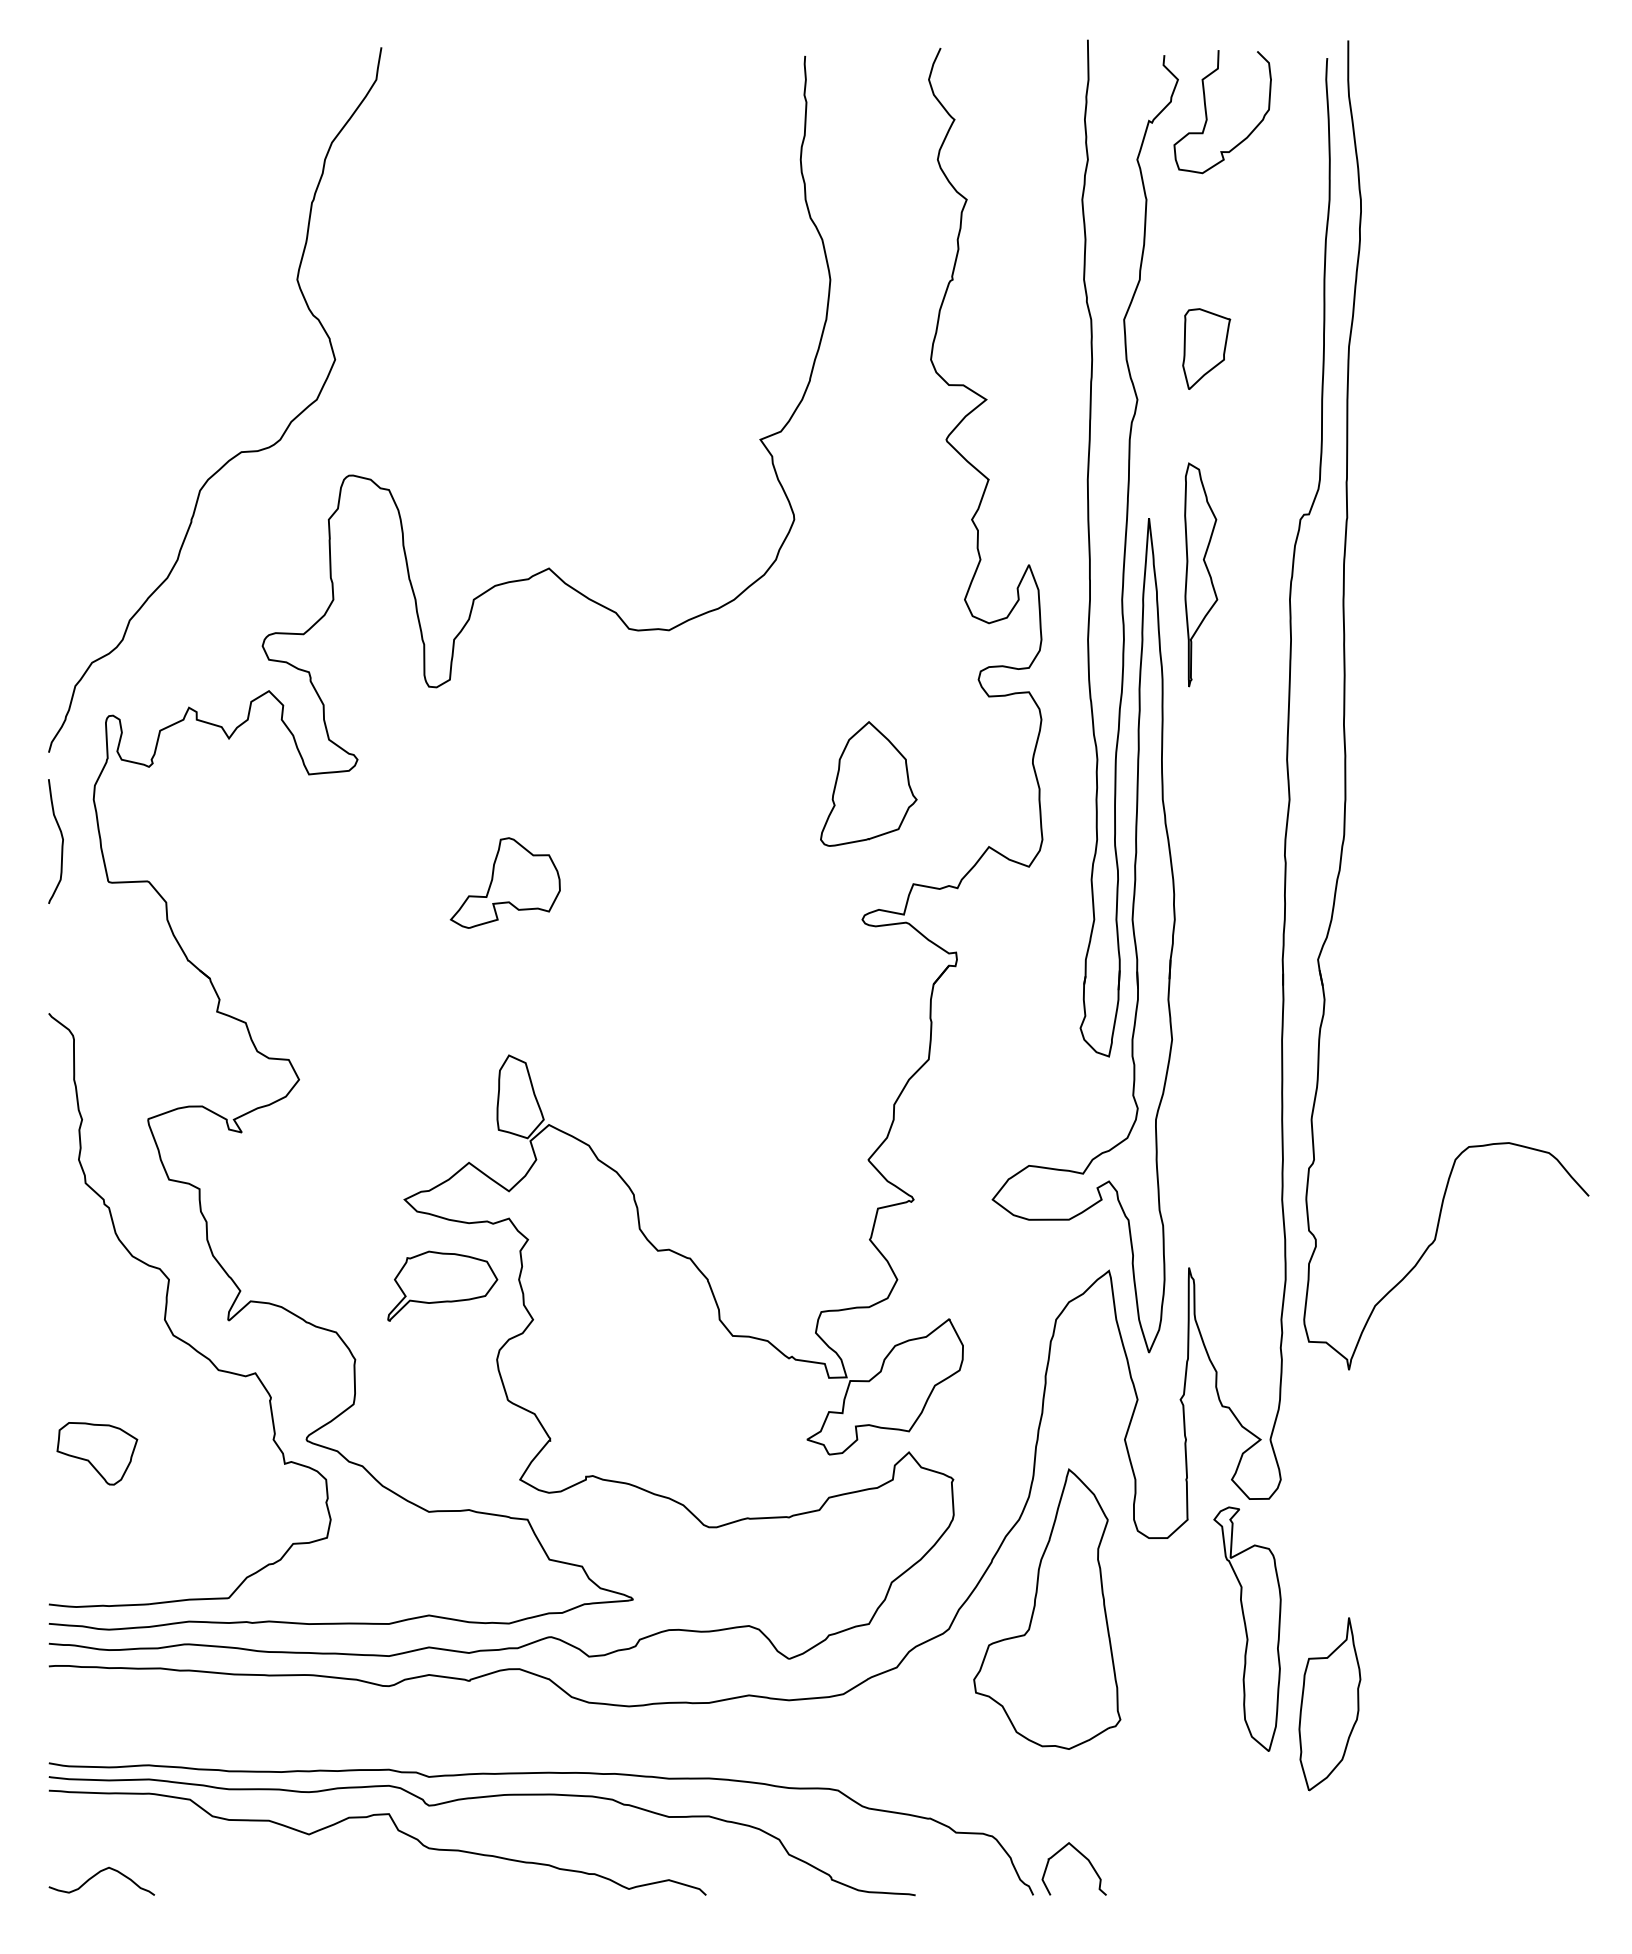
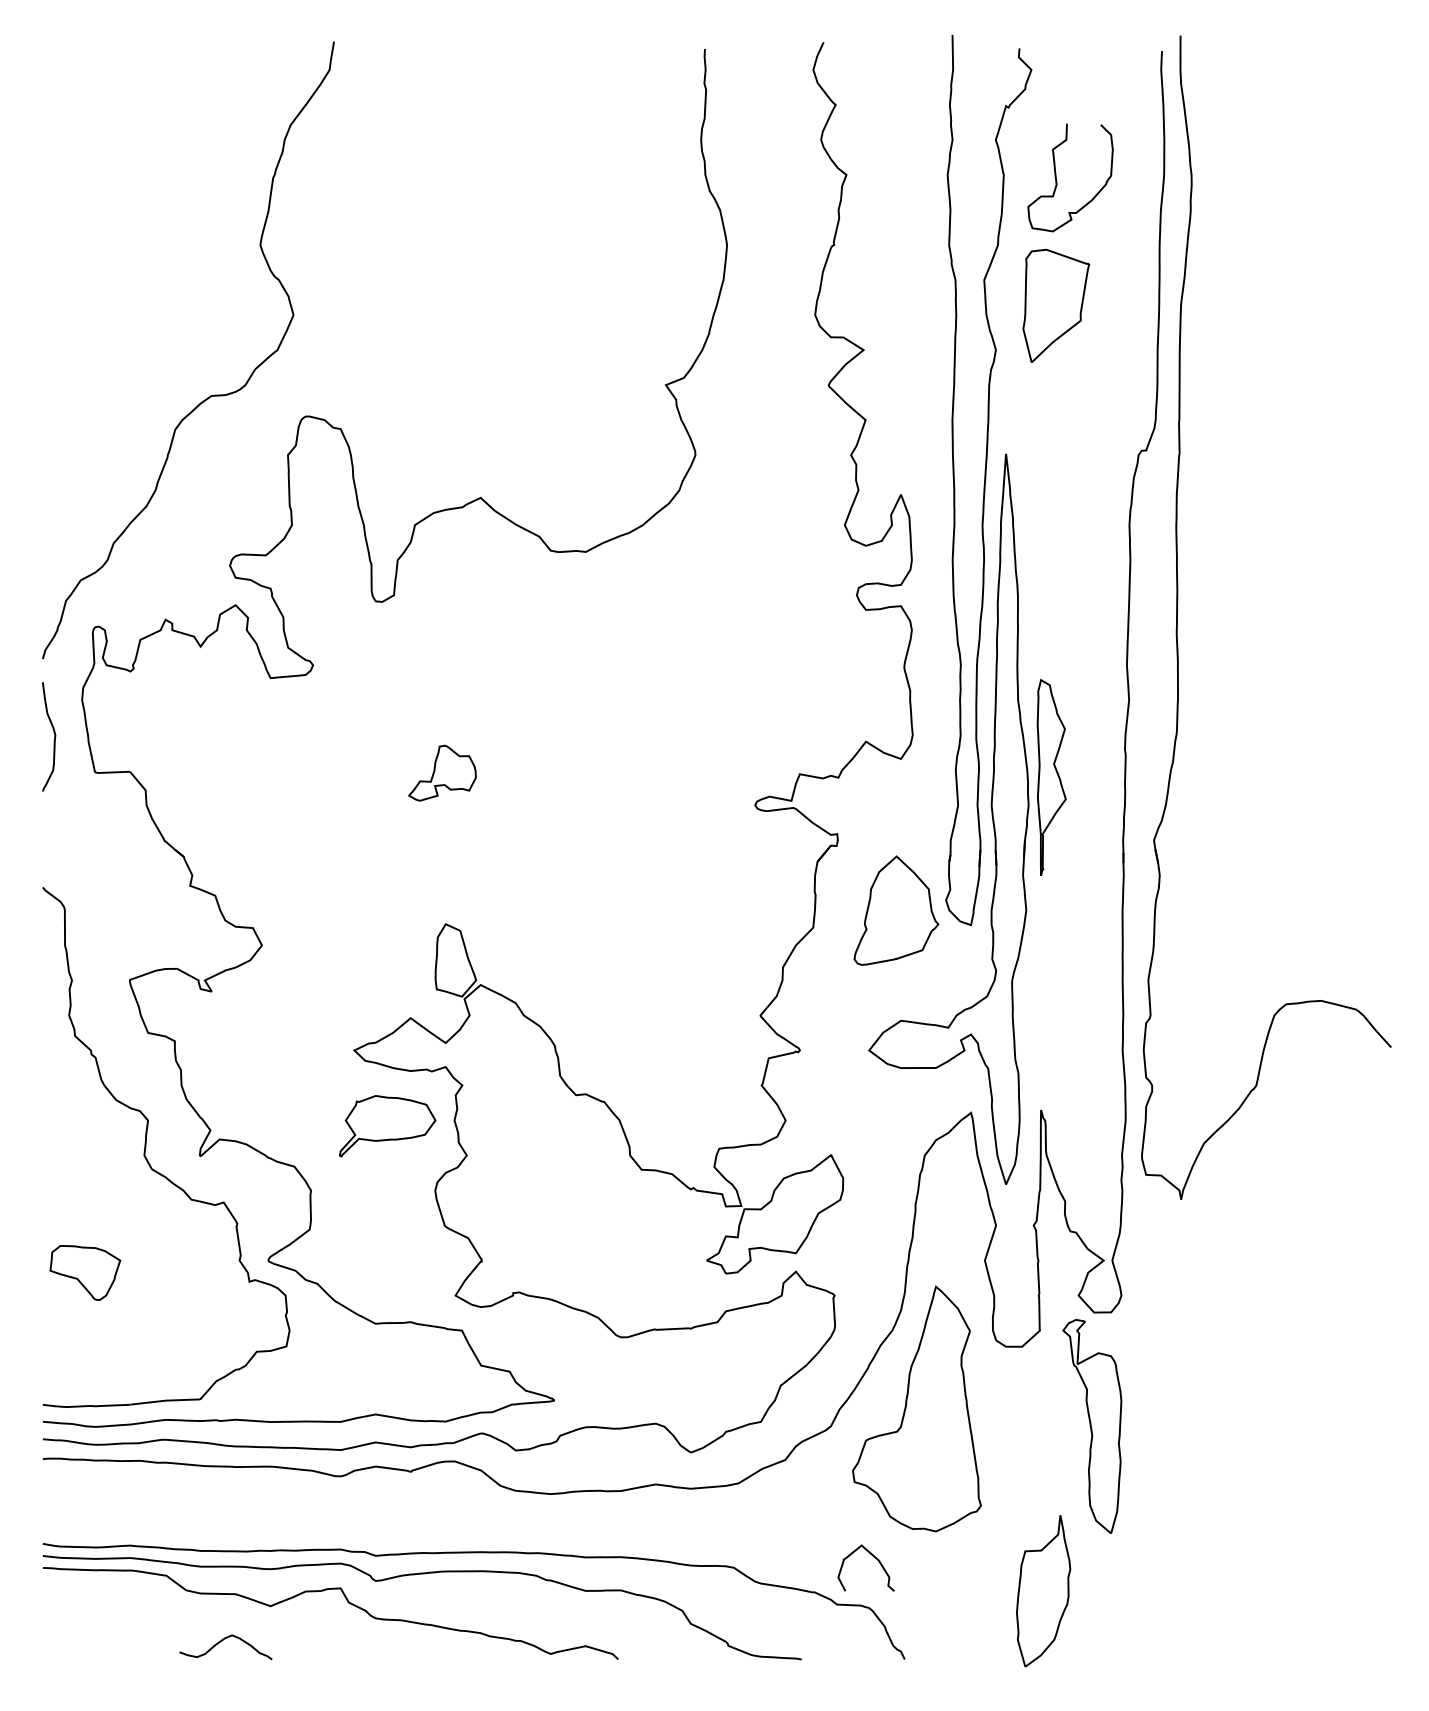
curve: (1207, 114) -> (1057, 180), moved
part: (1206, 348) -> (1056, 305), size x1.6
part: (1201, 574) -> (1052, 777), moved
part: (868, 783) -> (896, 910), moved
part: (504, 882) -> (441, 772), size x0.7
part: (1329, 1704) -> (1043, 1591), moved
curve: (1082, 1856) -> (873, 1557), moved
curve: (96, 1875) -> (221, 1642), moved

